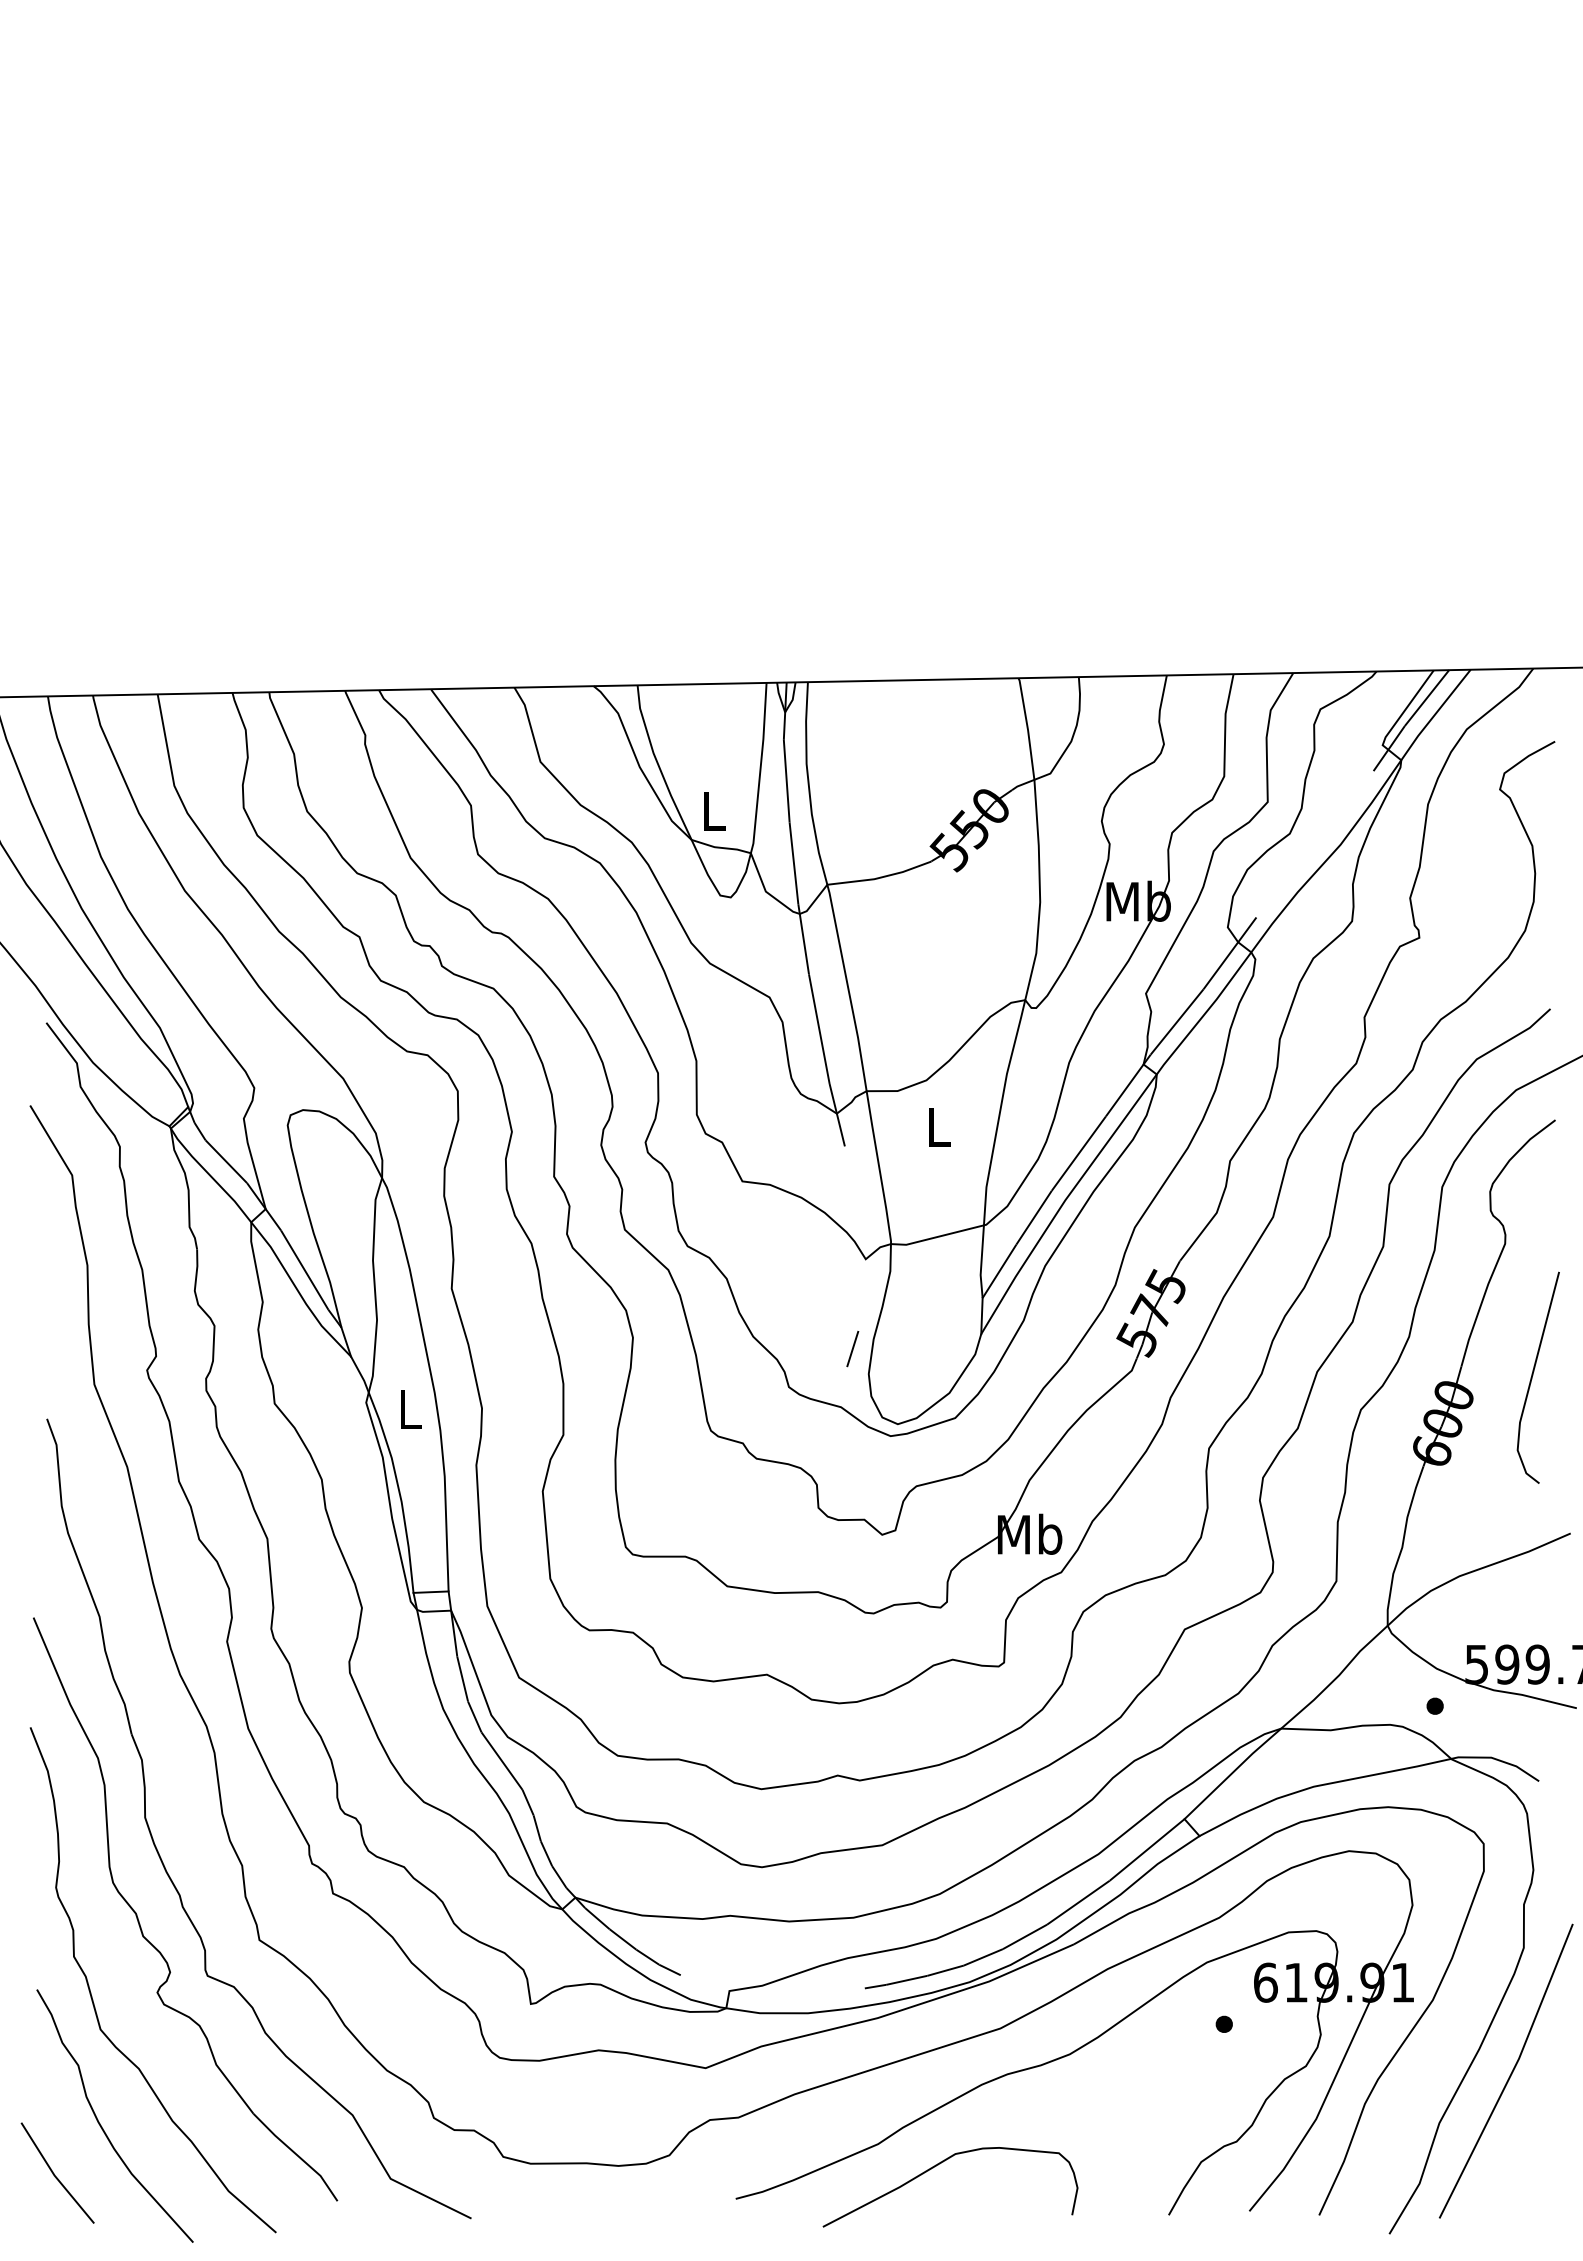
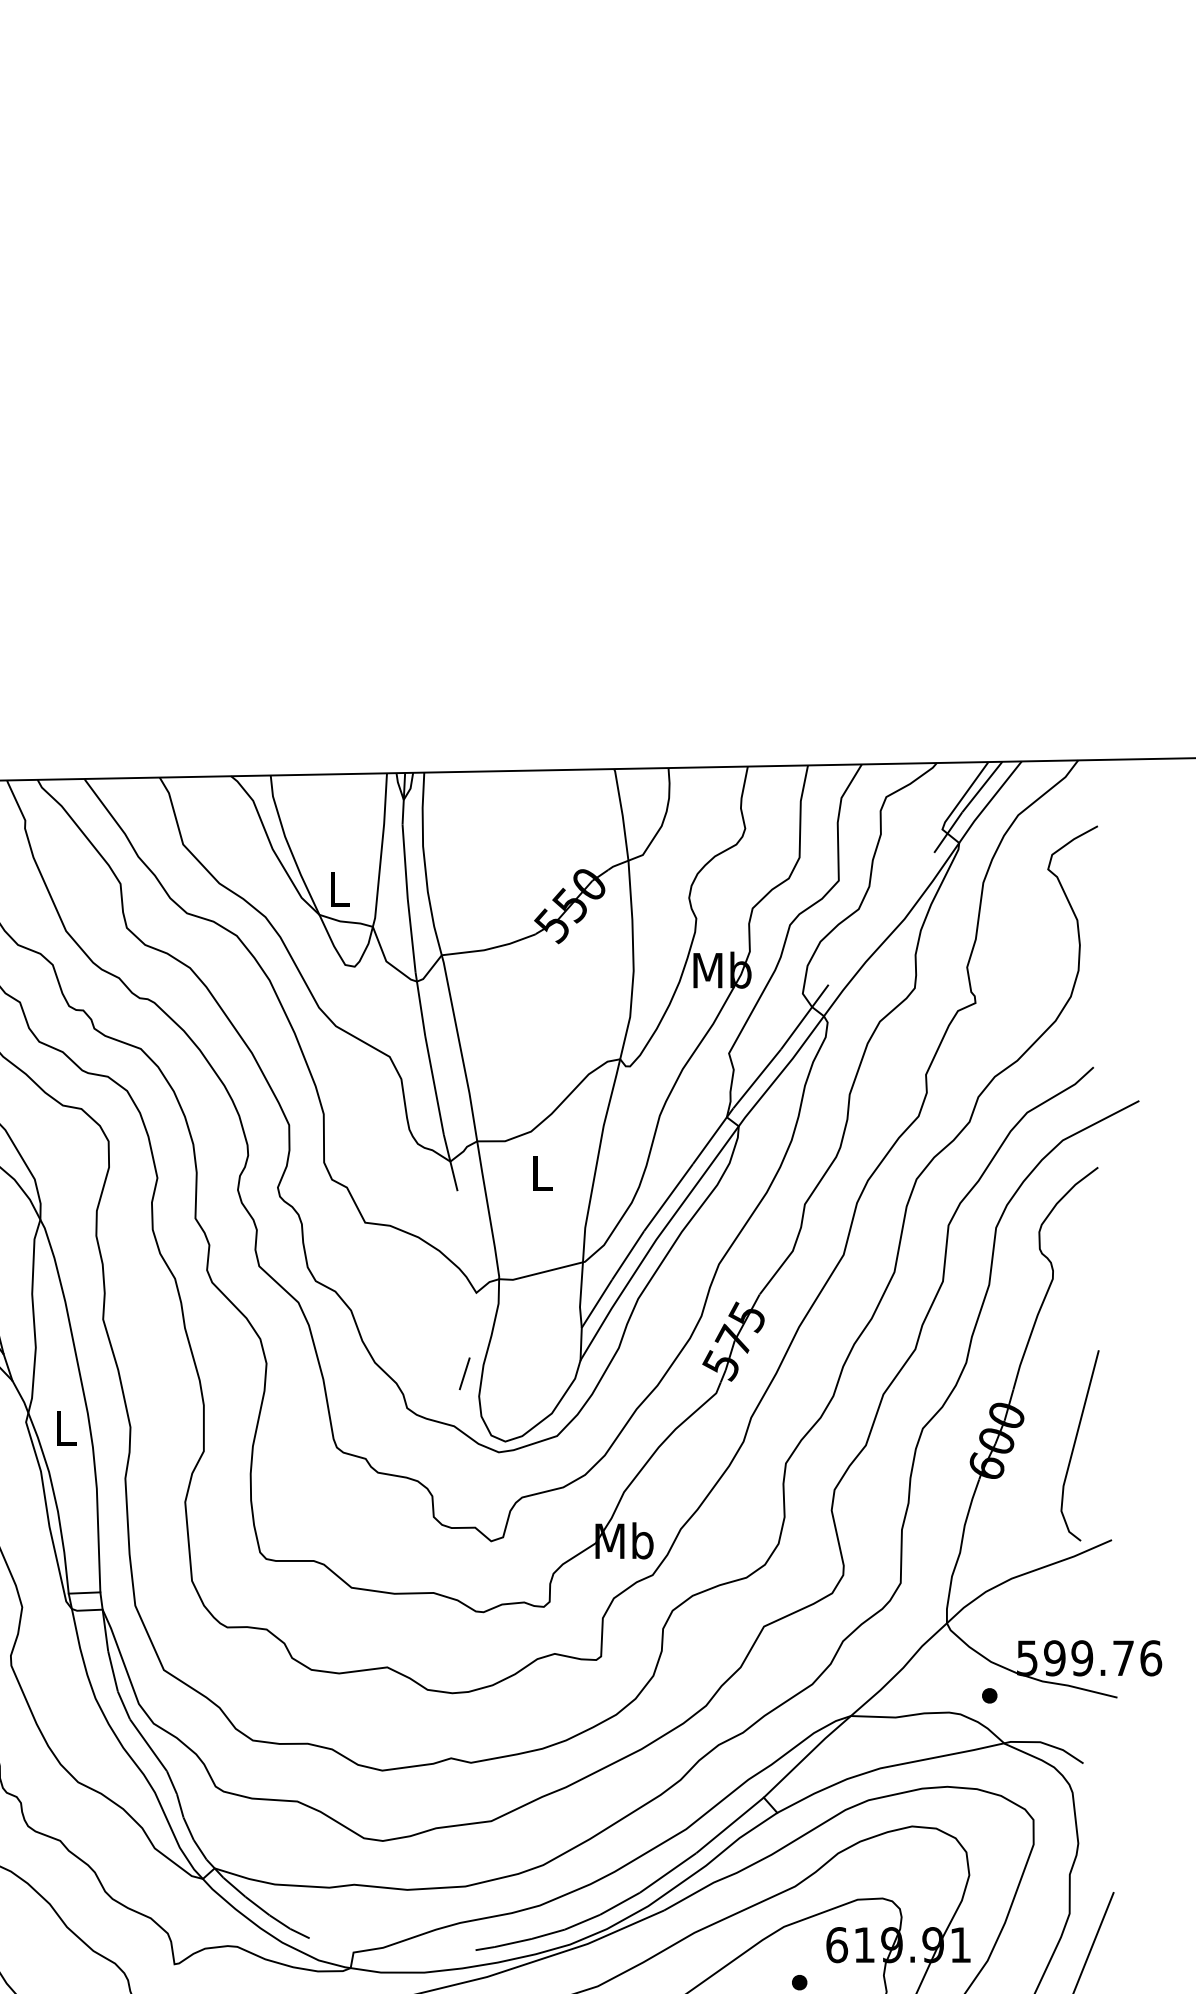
line: (1533, 1375) -> (1075, 1443), moved

